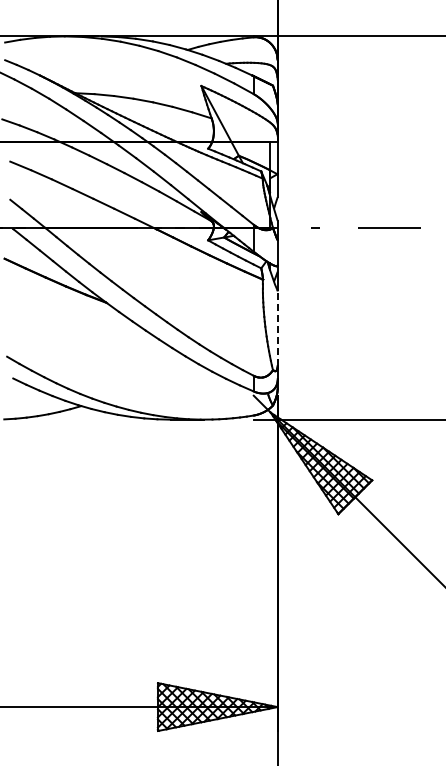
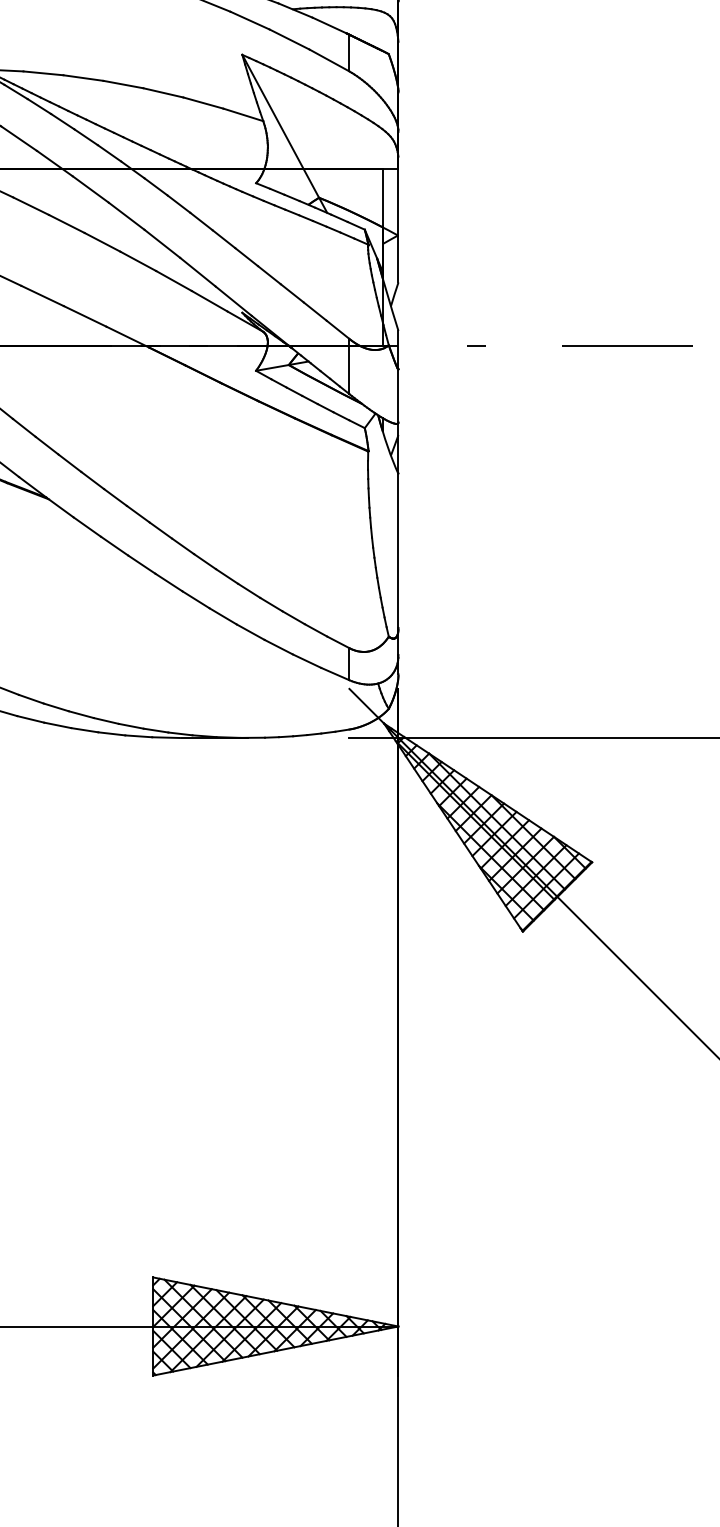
line: (277, 328) -> (398, 551), dashed -> solid

